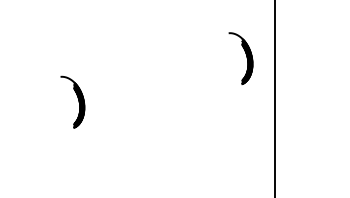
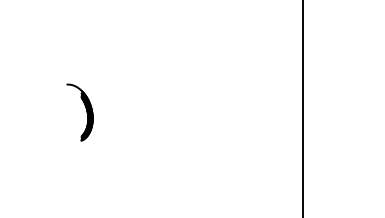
part: (246, 58) -> (271, 64), removed

